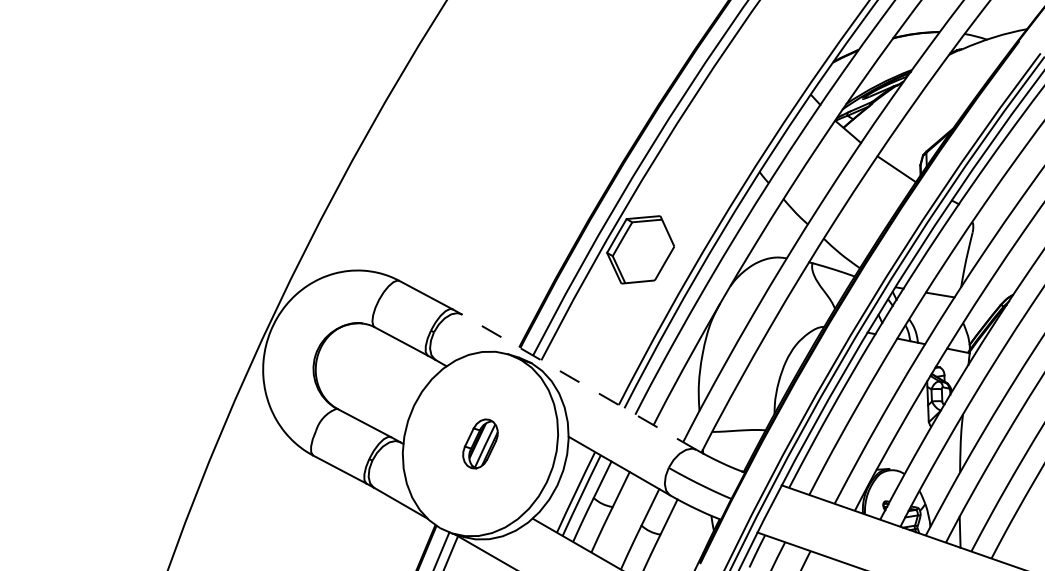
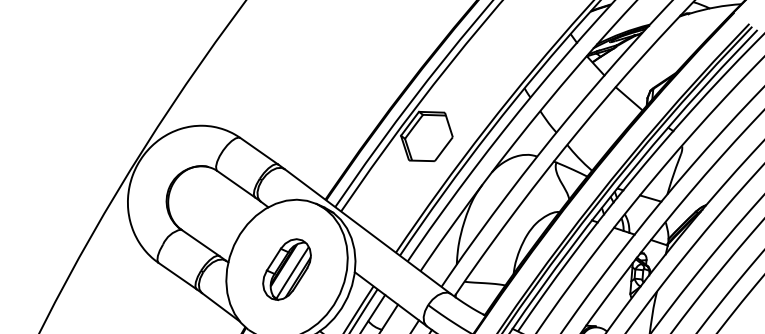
line: (579, 382) -> (368, 231), dashed -> solid
part: (480, 443) -> (287, 269), size x1.67

